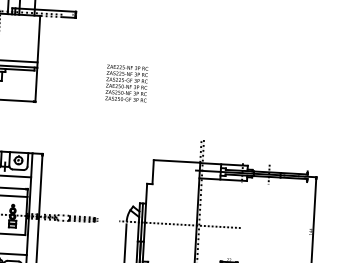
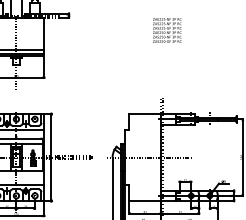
text: (127, 83) -> (167, 30), moved

